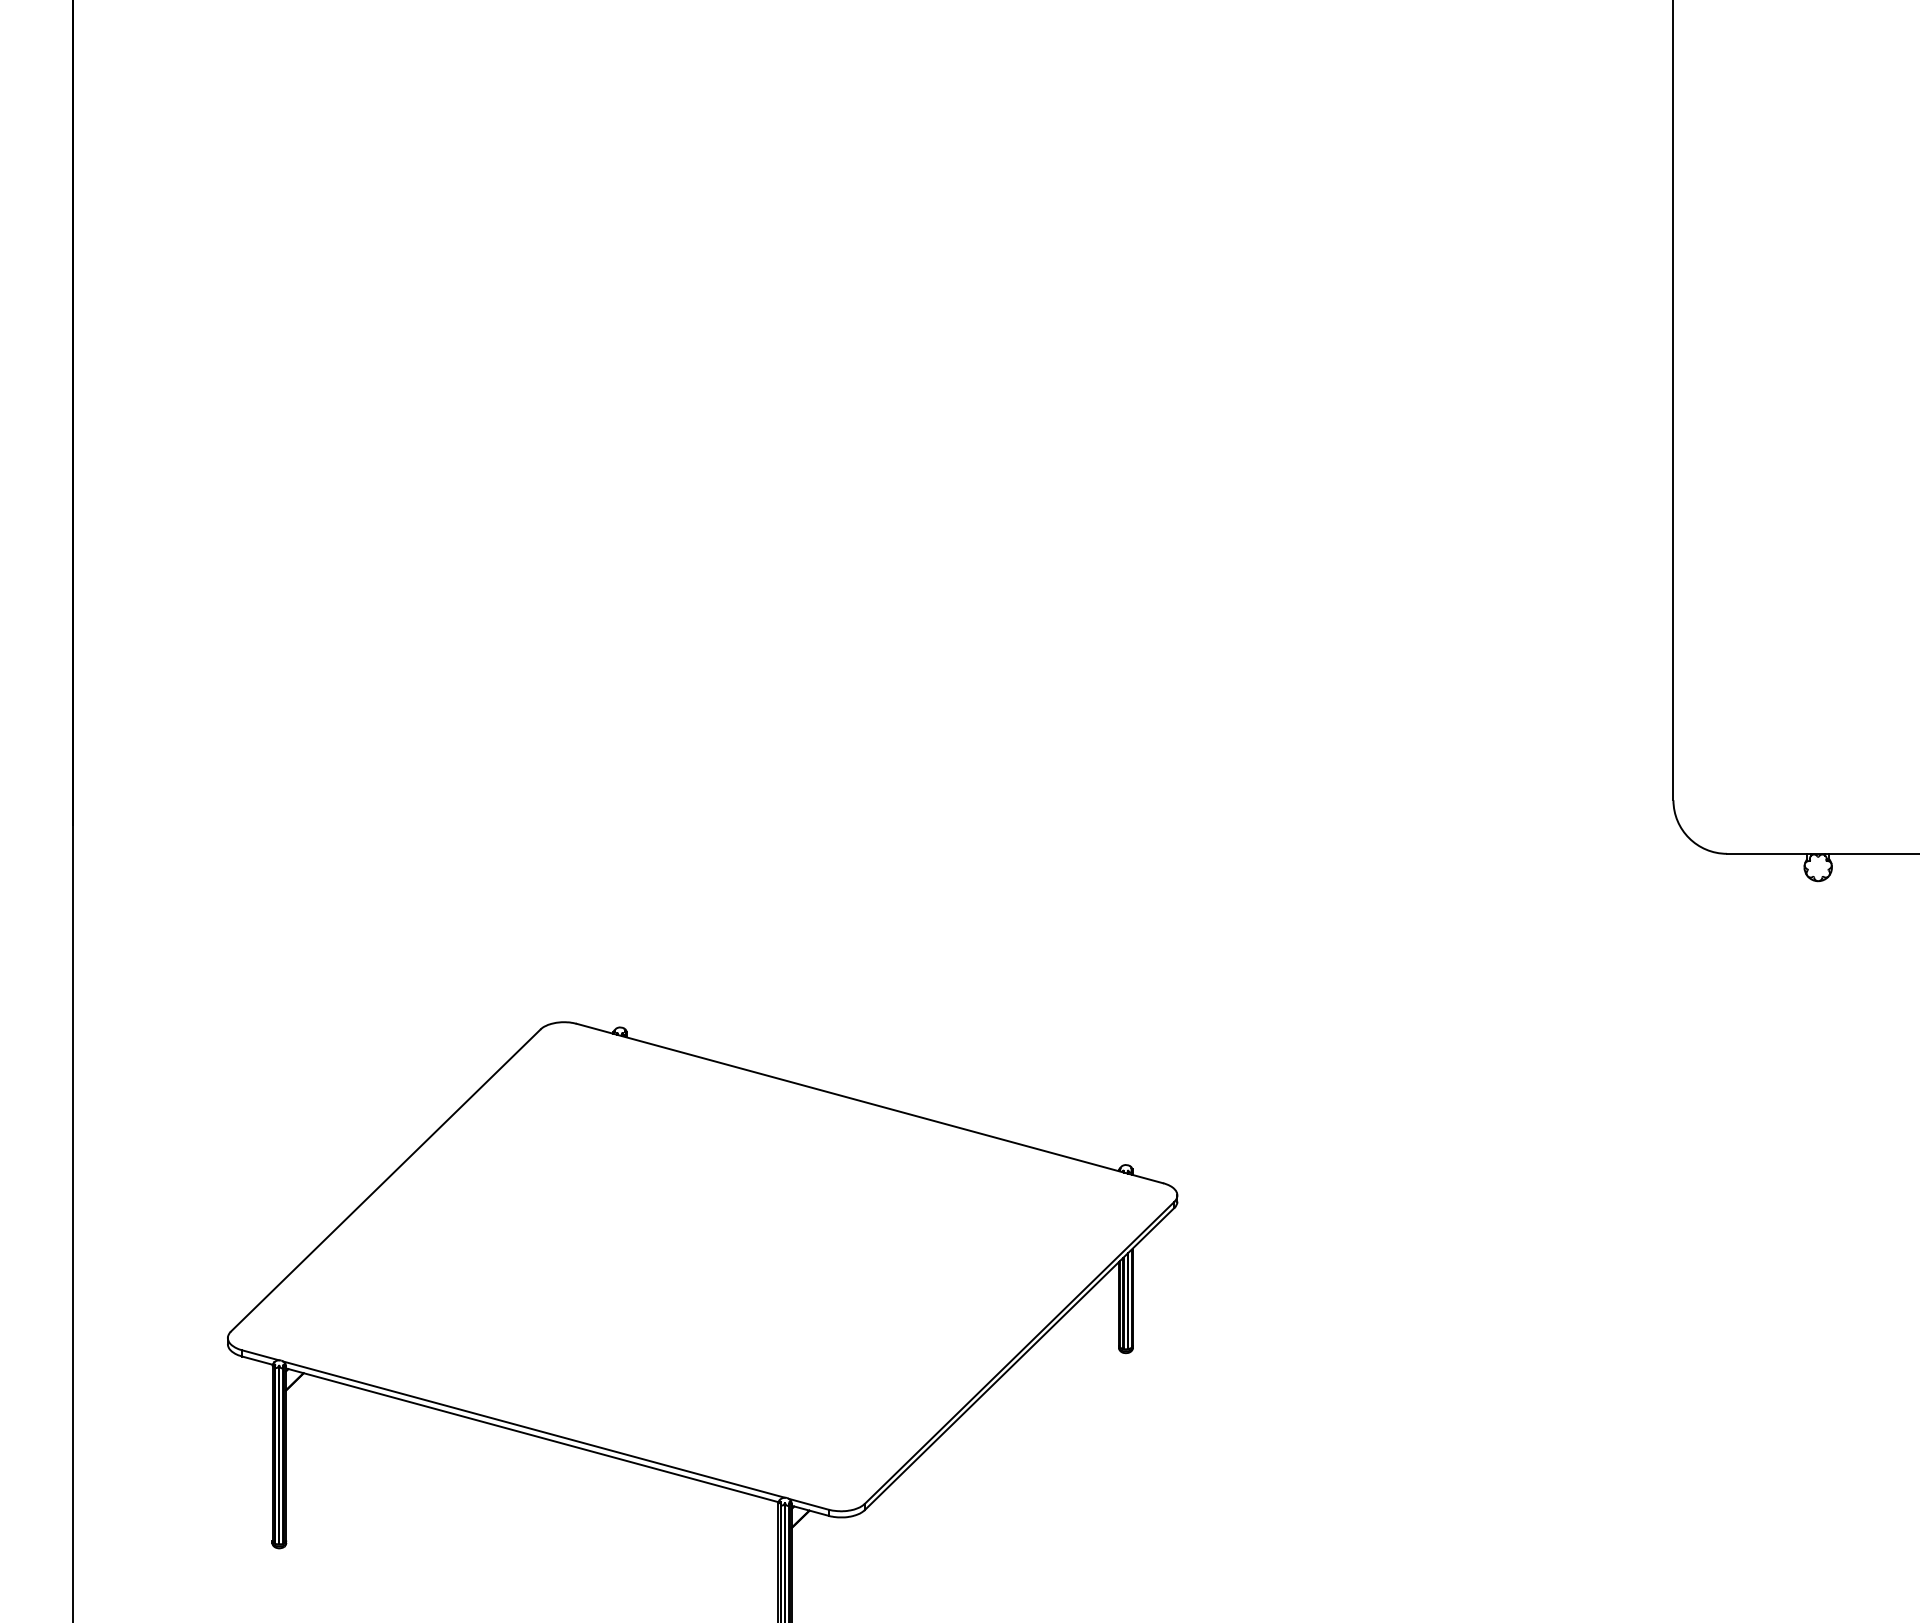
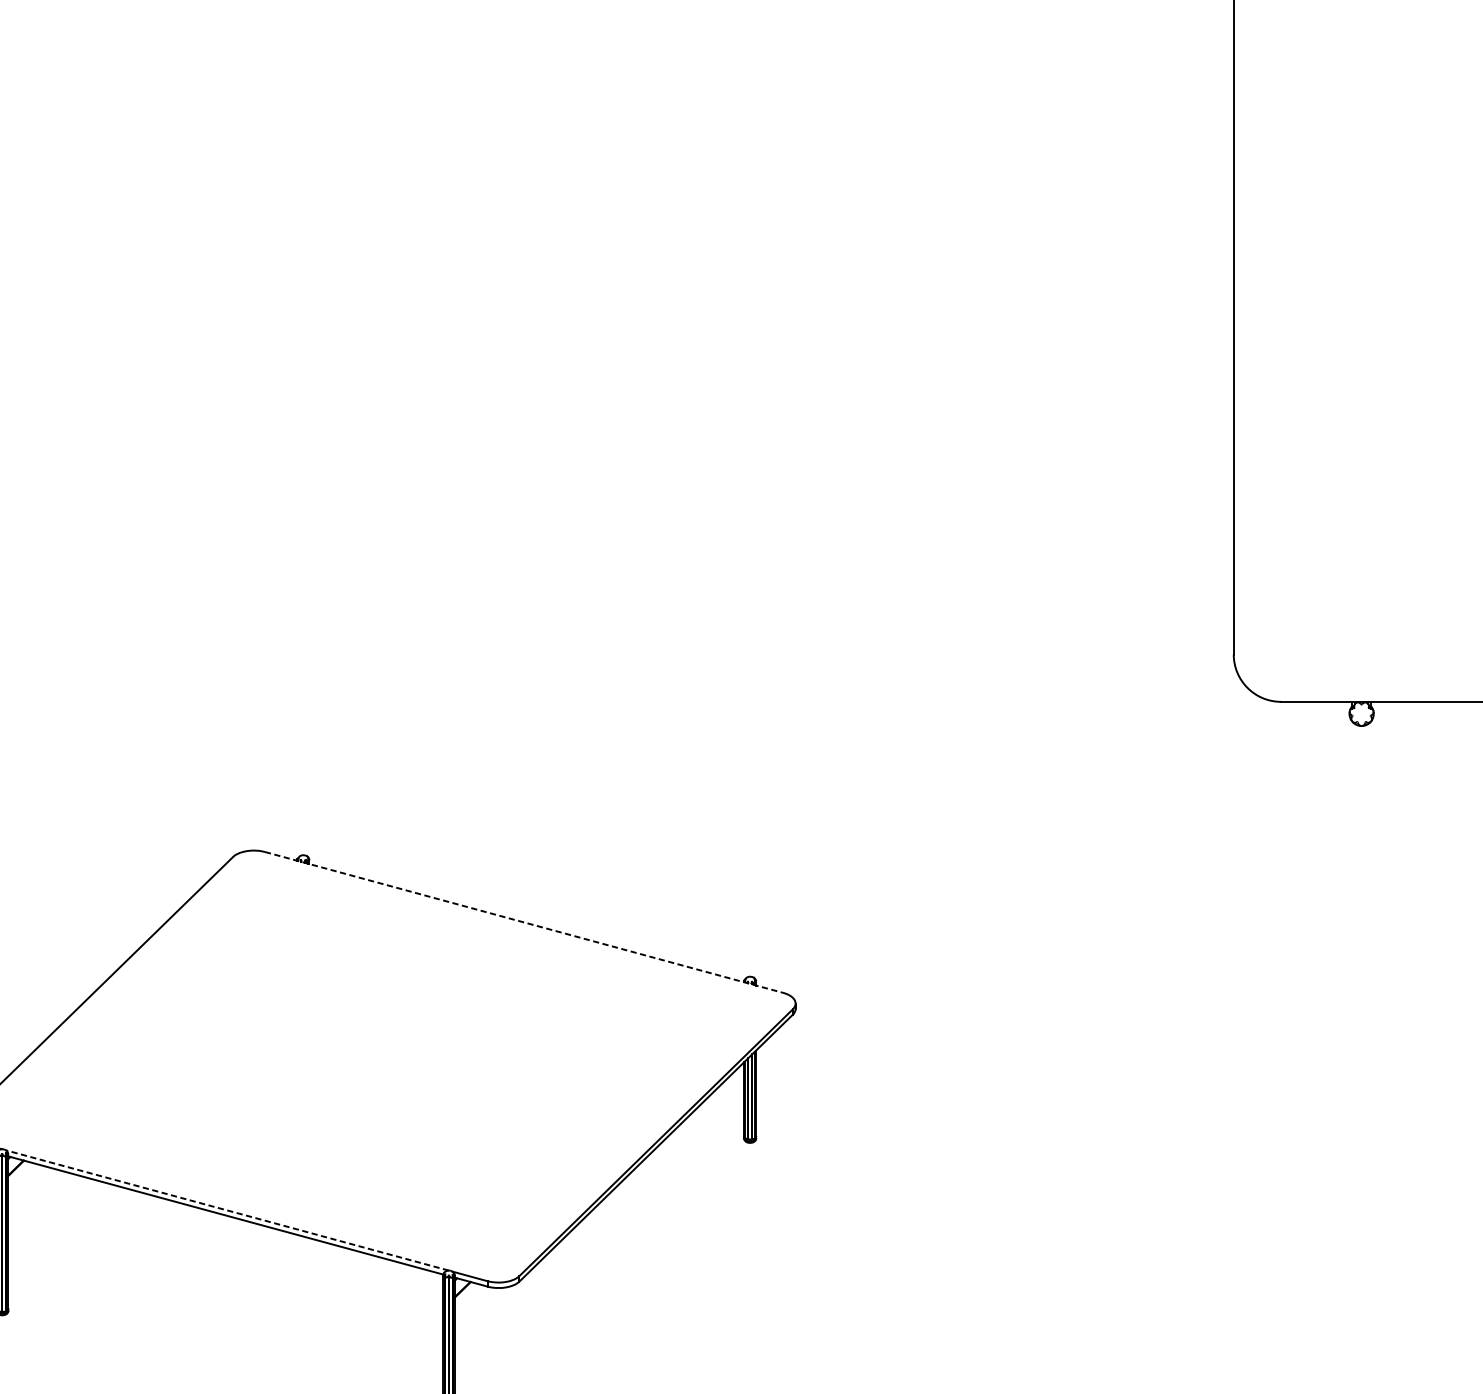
line: (869, 1103) -> (523, 922), solid -> dashed
line: (533, 1429) -> (226, 1210), solid -> dashed

